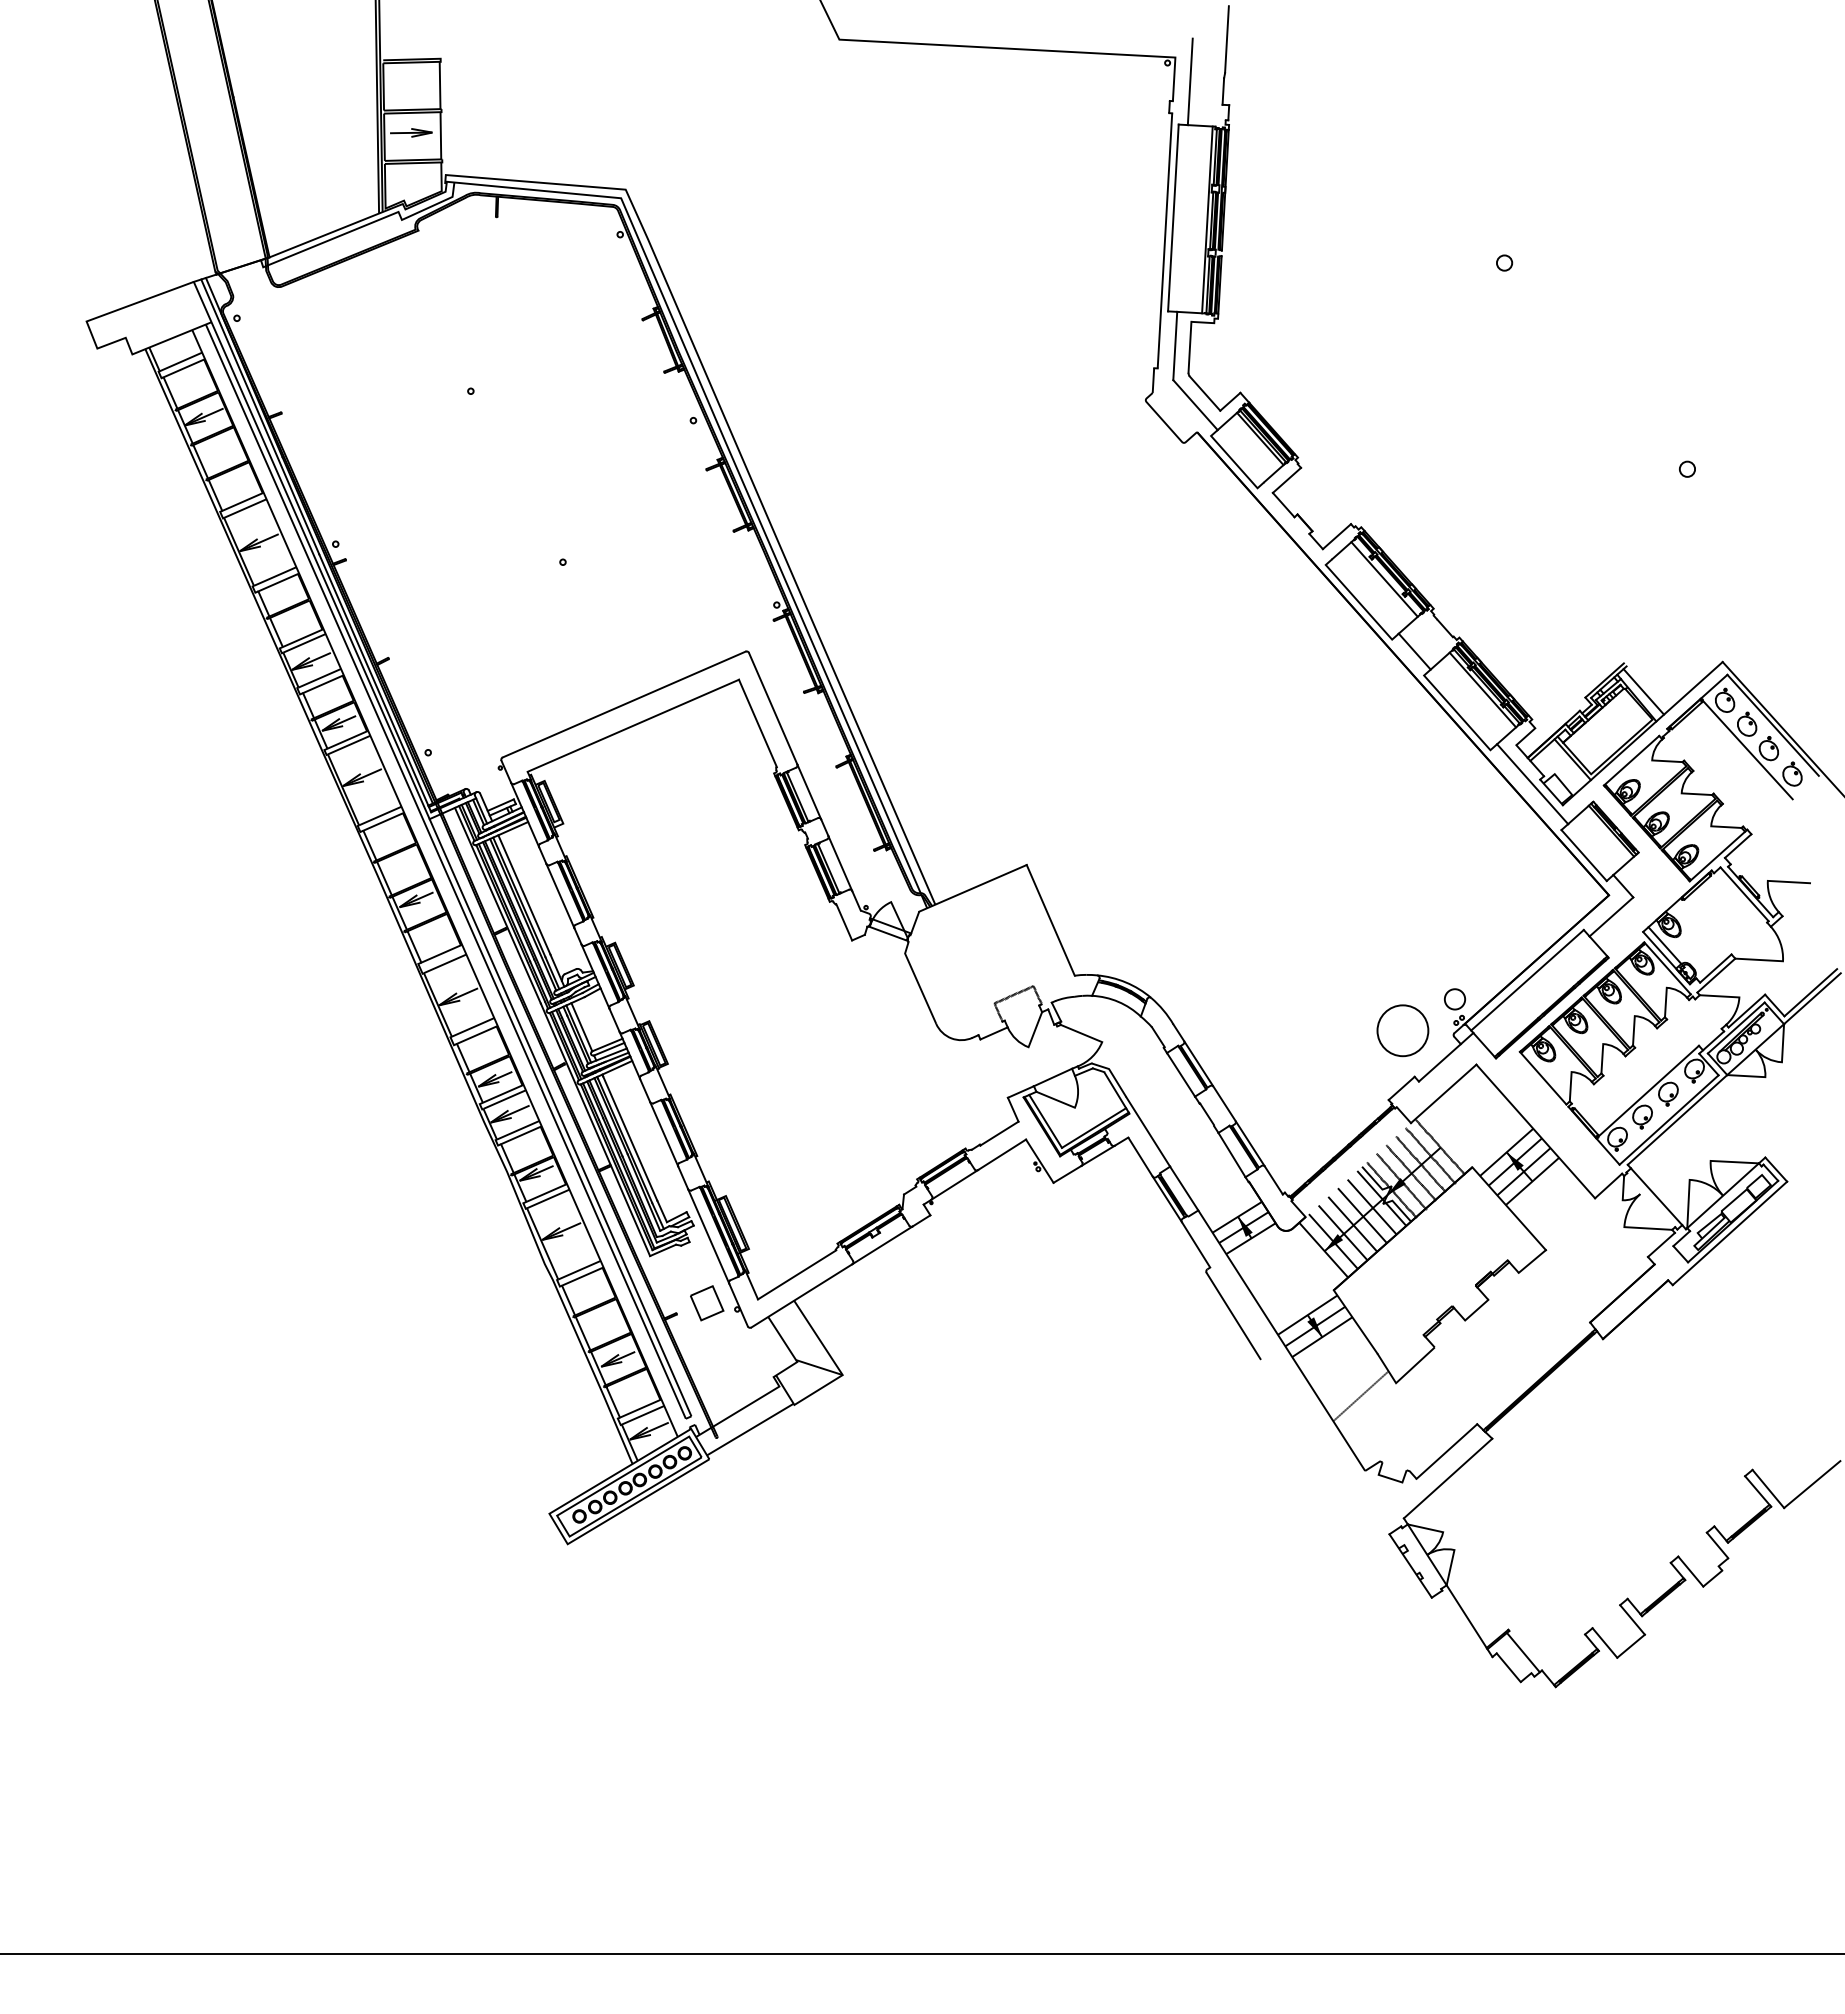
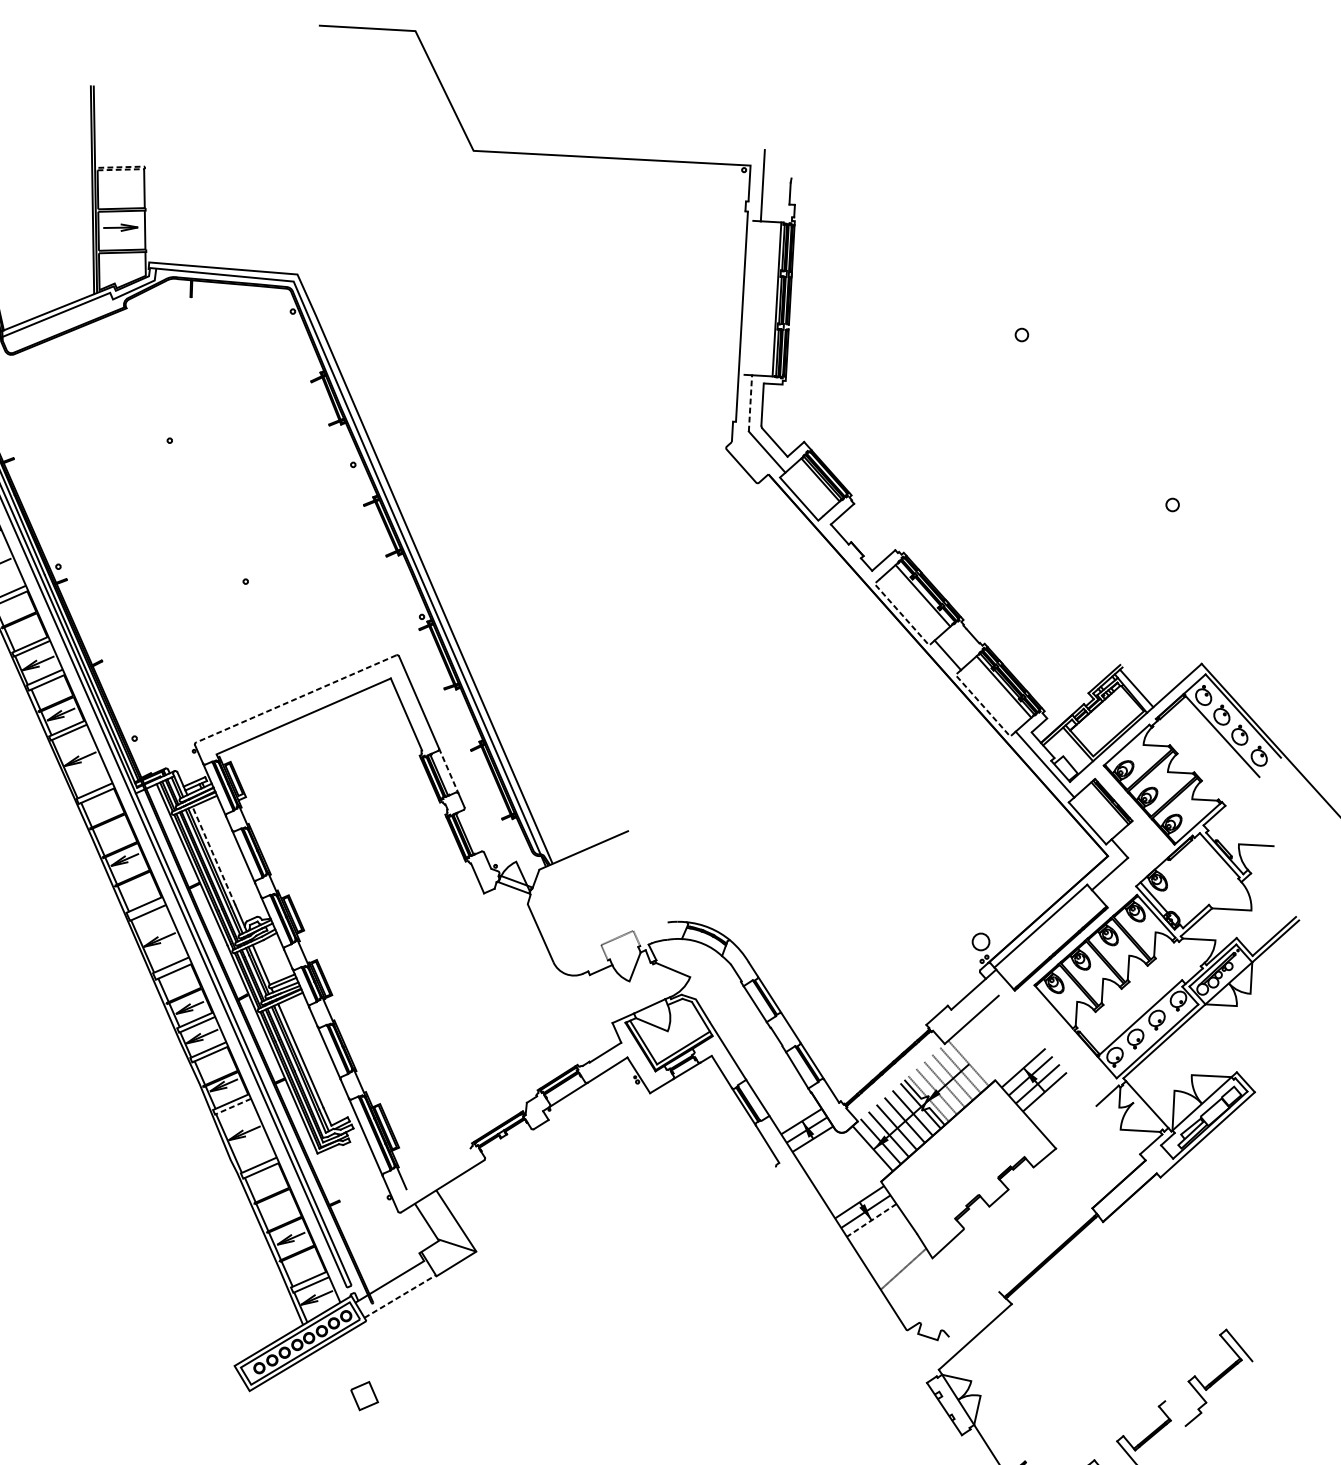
line: (1226, 39) -> (792, 150), removed
line: (440, 60) -> (144, 168), solid -> dashed
line: (1173, 217) -> (749, 297), removed
line: (1175, 345) -> (750, 402), solid -> dashed
line: (1358, 602) -> (901, 614), solid -> dashed
line: (623, 704) -> (295, 698), solid -> dashed
line: (1457, 712) -> (983, 705), solid -> dashed
line: (809, 792) -> (448, 771), solid -> dashed
line: (840, 863) -> (474, 829), removed
line: (524, 894) -> (214, 855), solid -> dashed
line: (1050, 920) -> (647, 876), removed
circle: (1402, 1030) -> (937, 967), removed
line: (1535, 1131) -> (1047, 1050), removed
line: (547, 1199) -> (233, 1106), solid -> dashed
line: (882, 1245) -> (509, 1144), removed
line: (797, 1274) -> (439, 1168), removed
part: (707, 1303) -> (364, 1396), moved
line: (1233, 1315) -> (798, 1202), removed
line: (1321, 1337) -> (871, 1220), solid -> dashed
line: (750, 1429) -> (400, 1296), solid -> dashed
line: (1446, 1451) -> (974, 1314), removed
line: (1812, 1484) -> (1275, 1341), removed
line: (1690, 1571) -> (1175, 1413), removed

